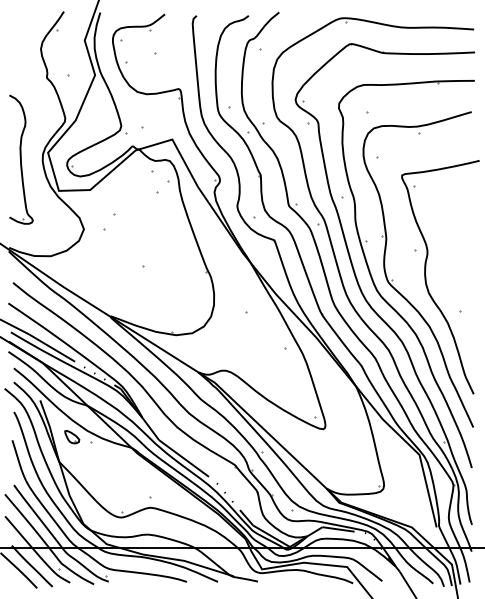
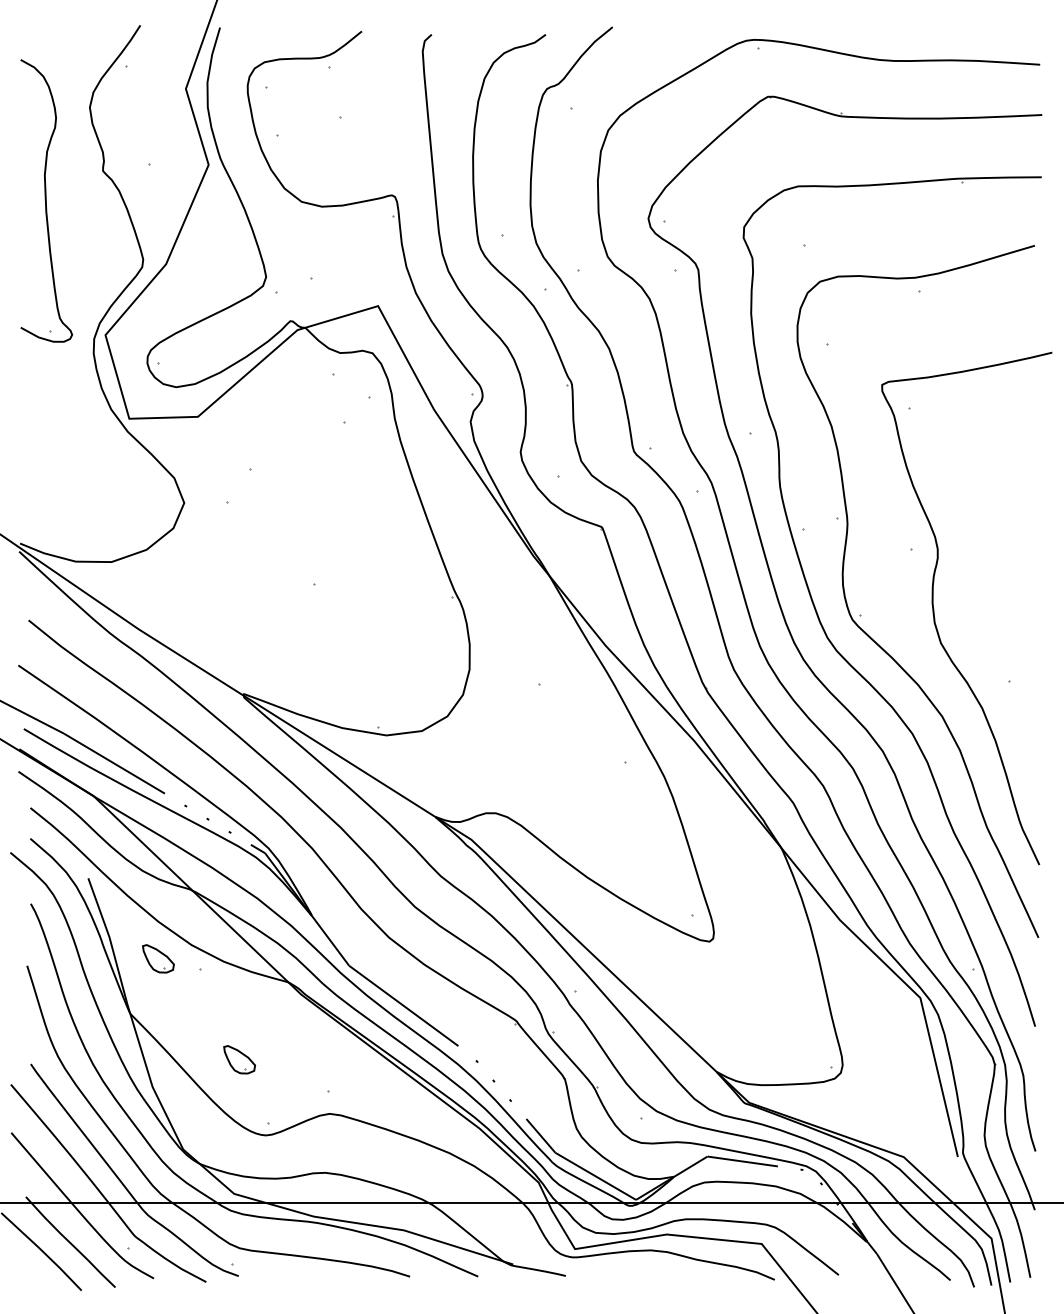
part: (21, 159) -> (47, 200), moved
part: (109, 483) -> (240, 1060), added

